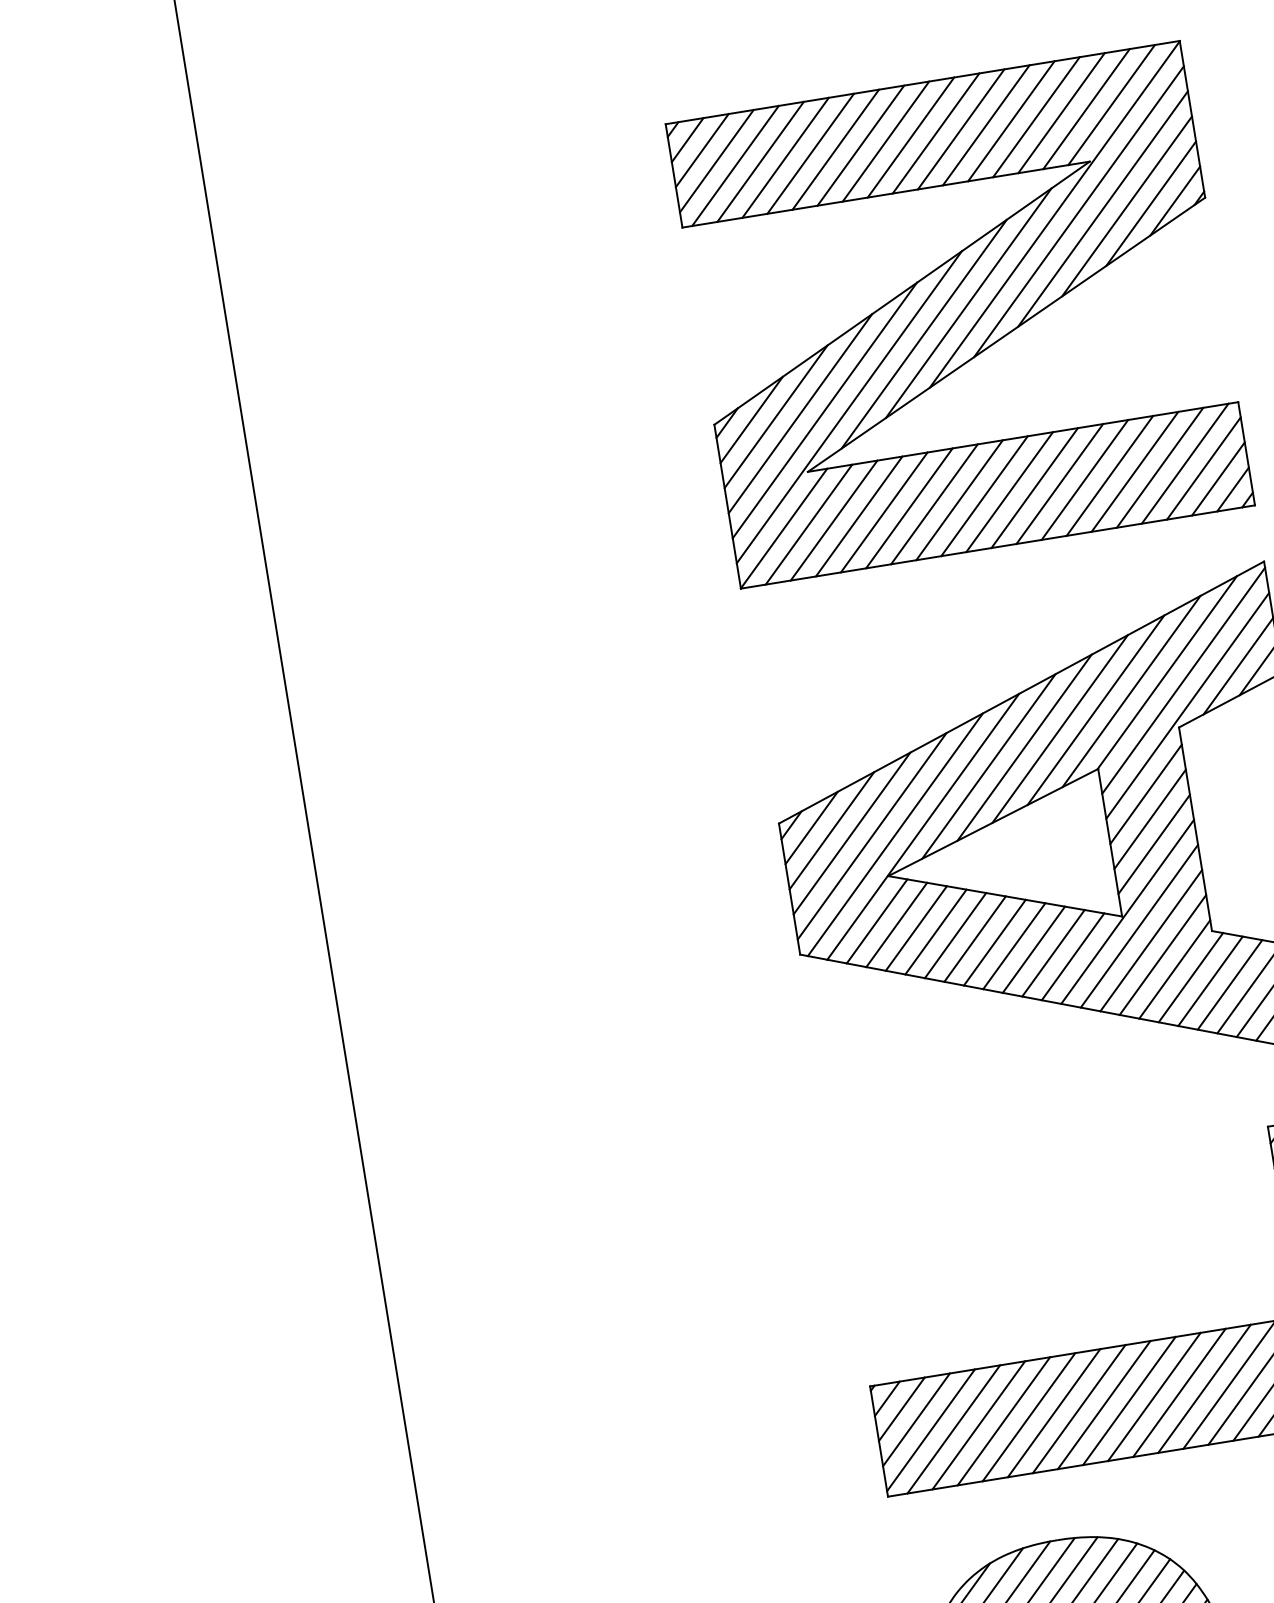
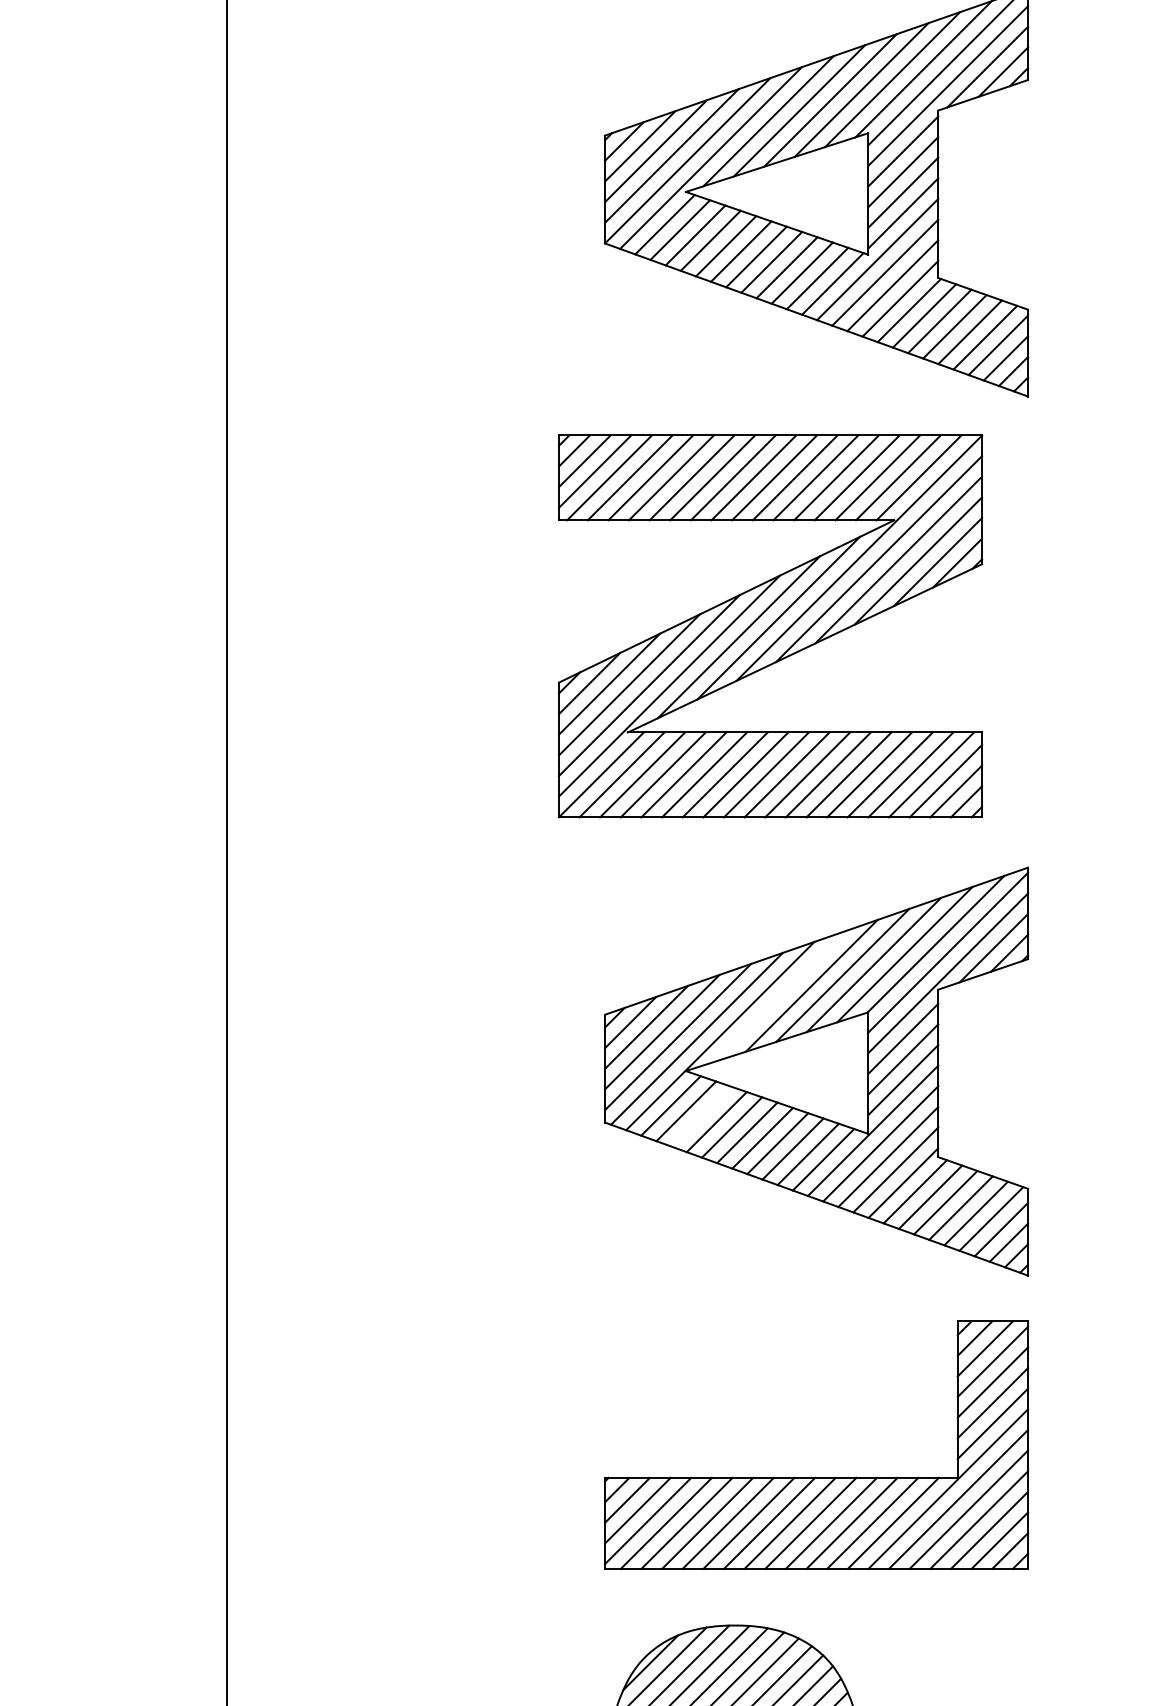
part: (960, 315) -> (770, 626), moved
line: (988, 765) -> (780, 995), removed
line: (916, 928) -> (701, 1116), removed

